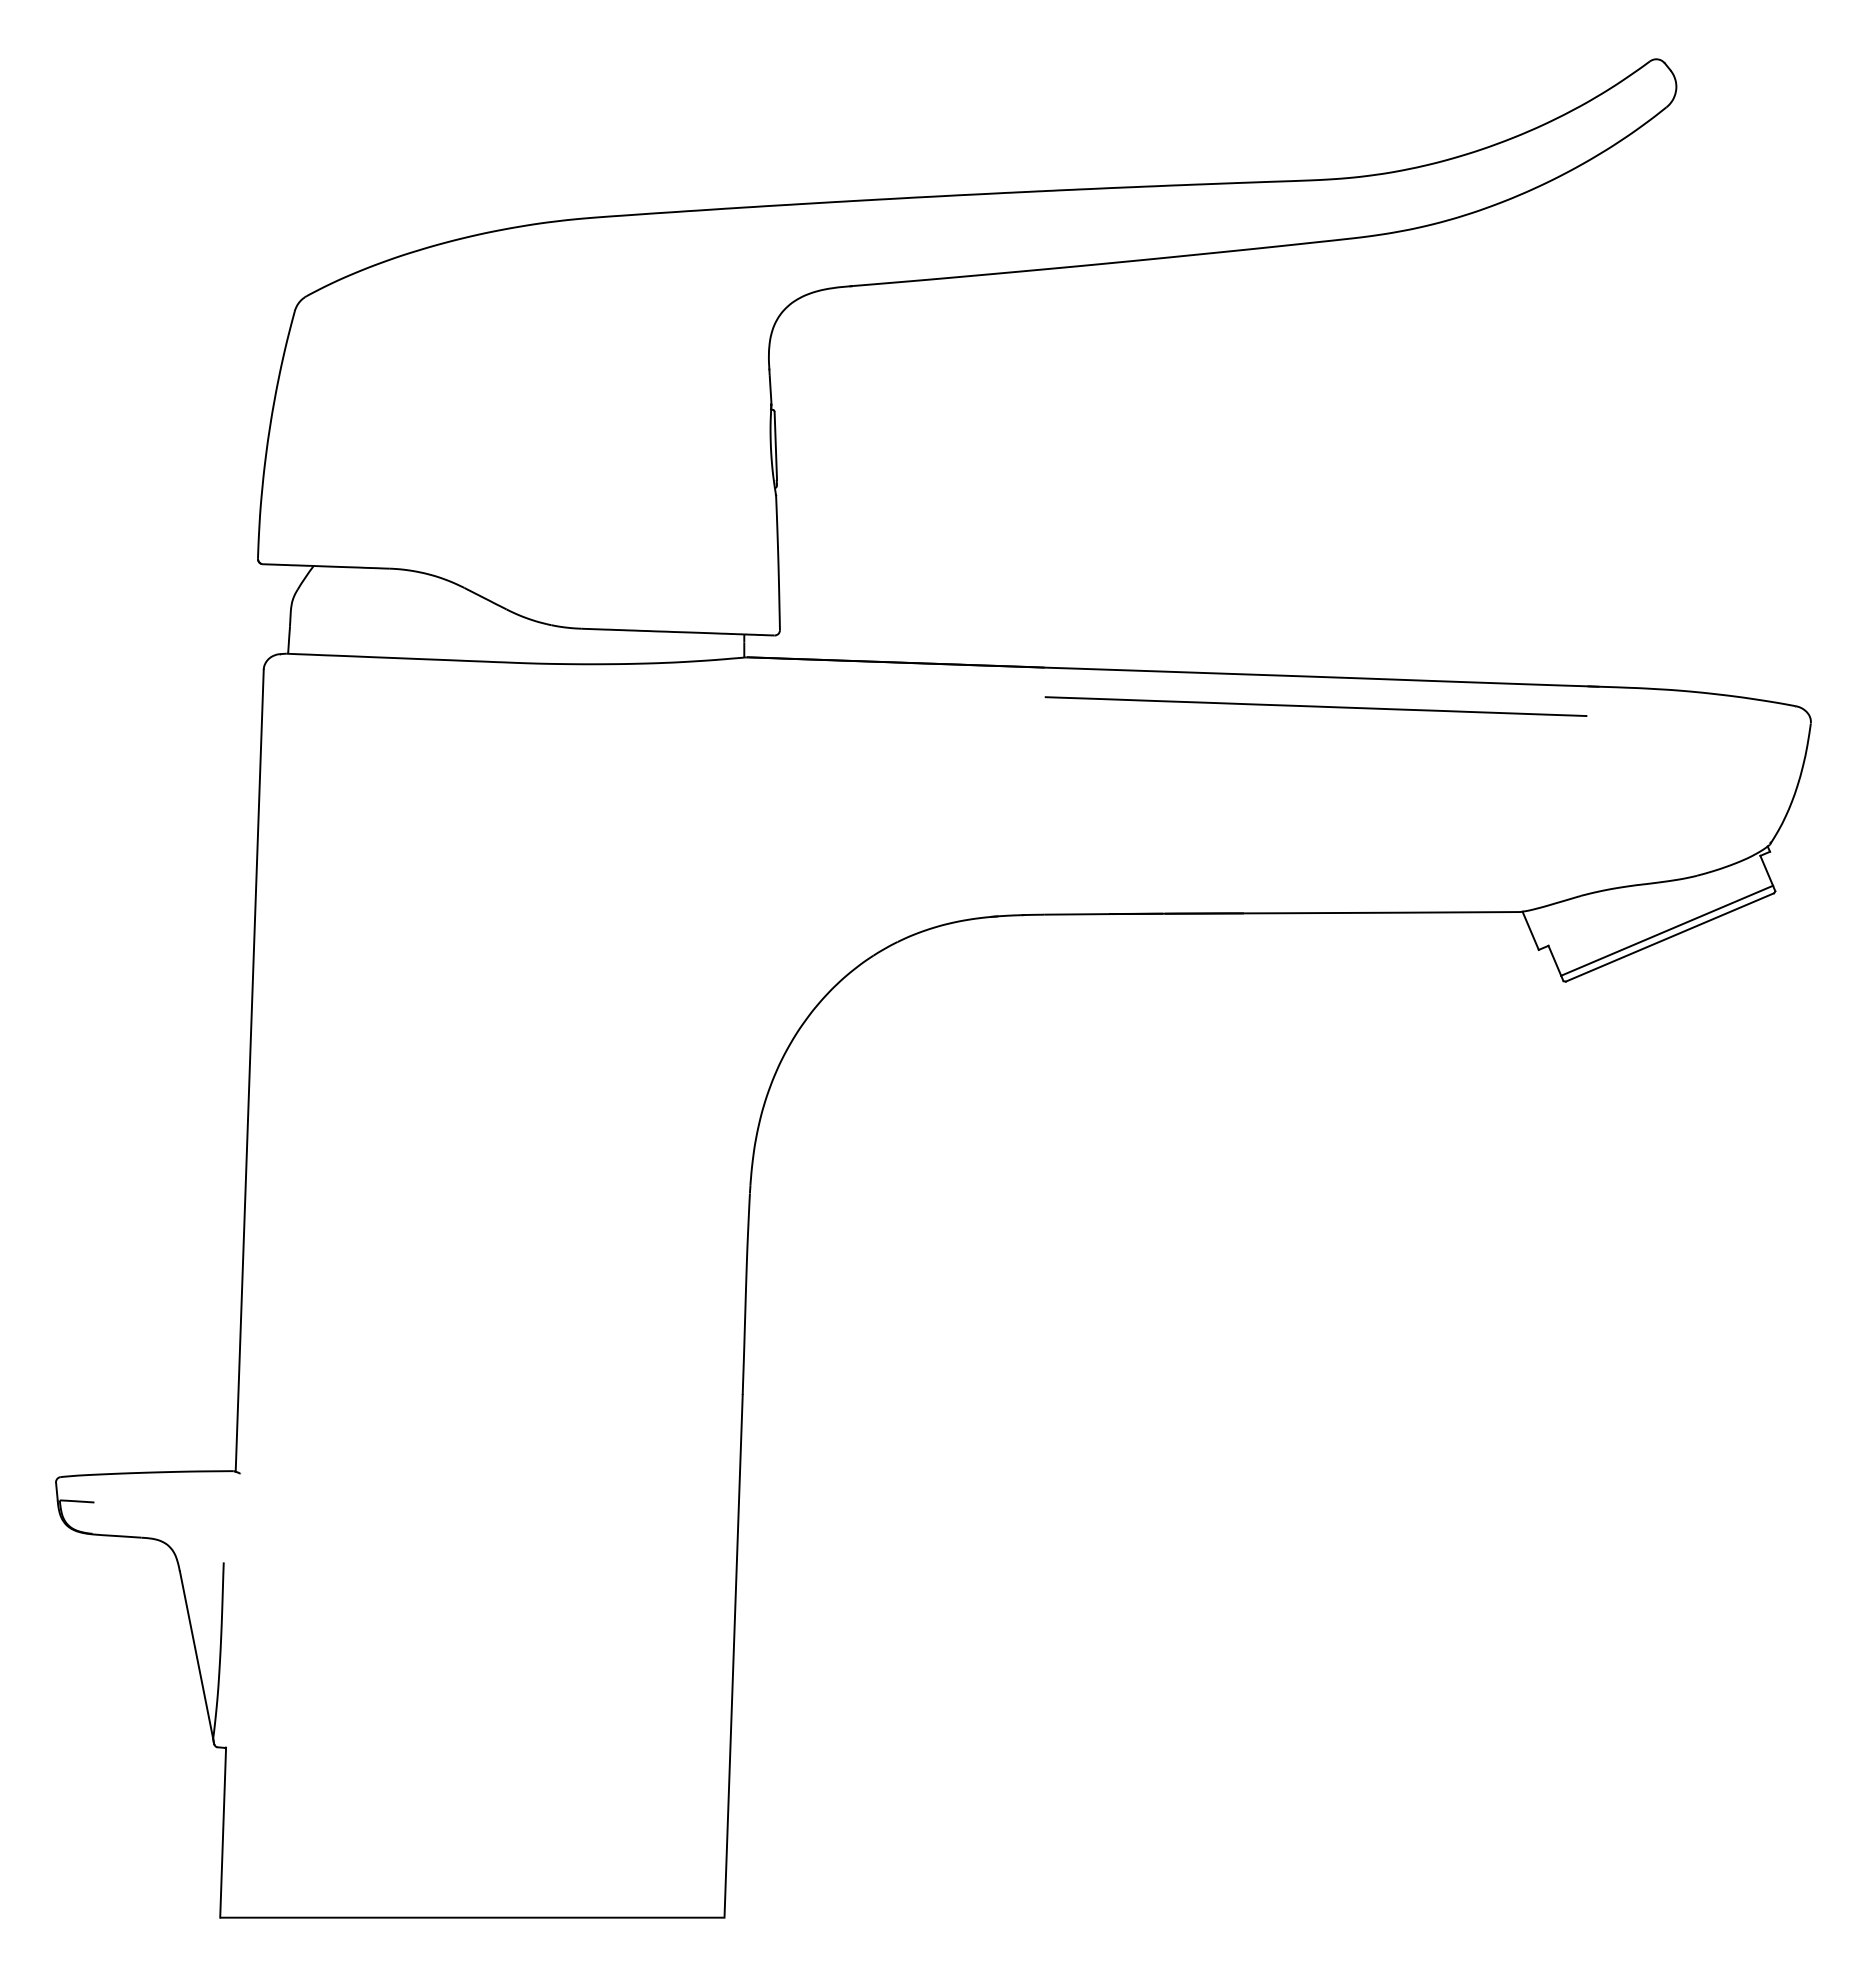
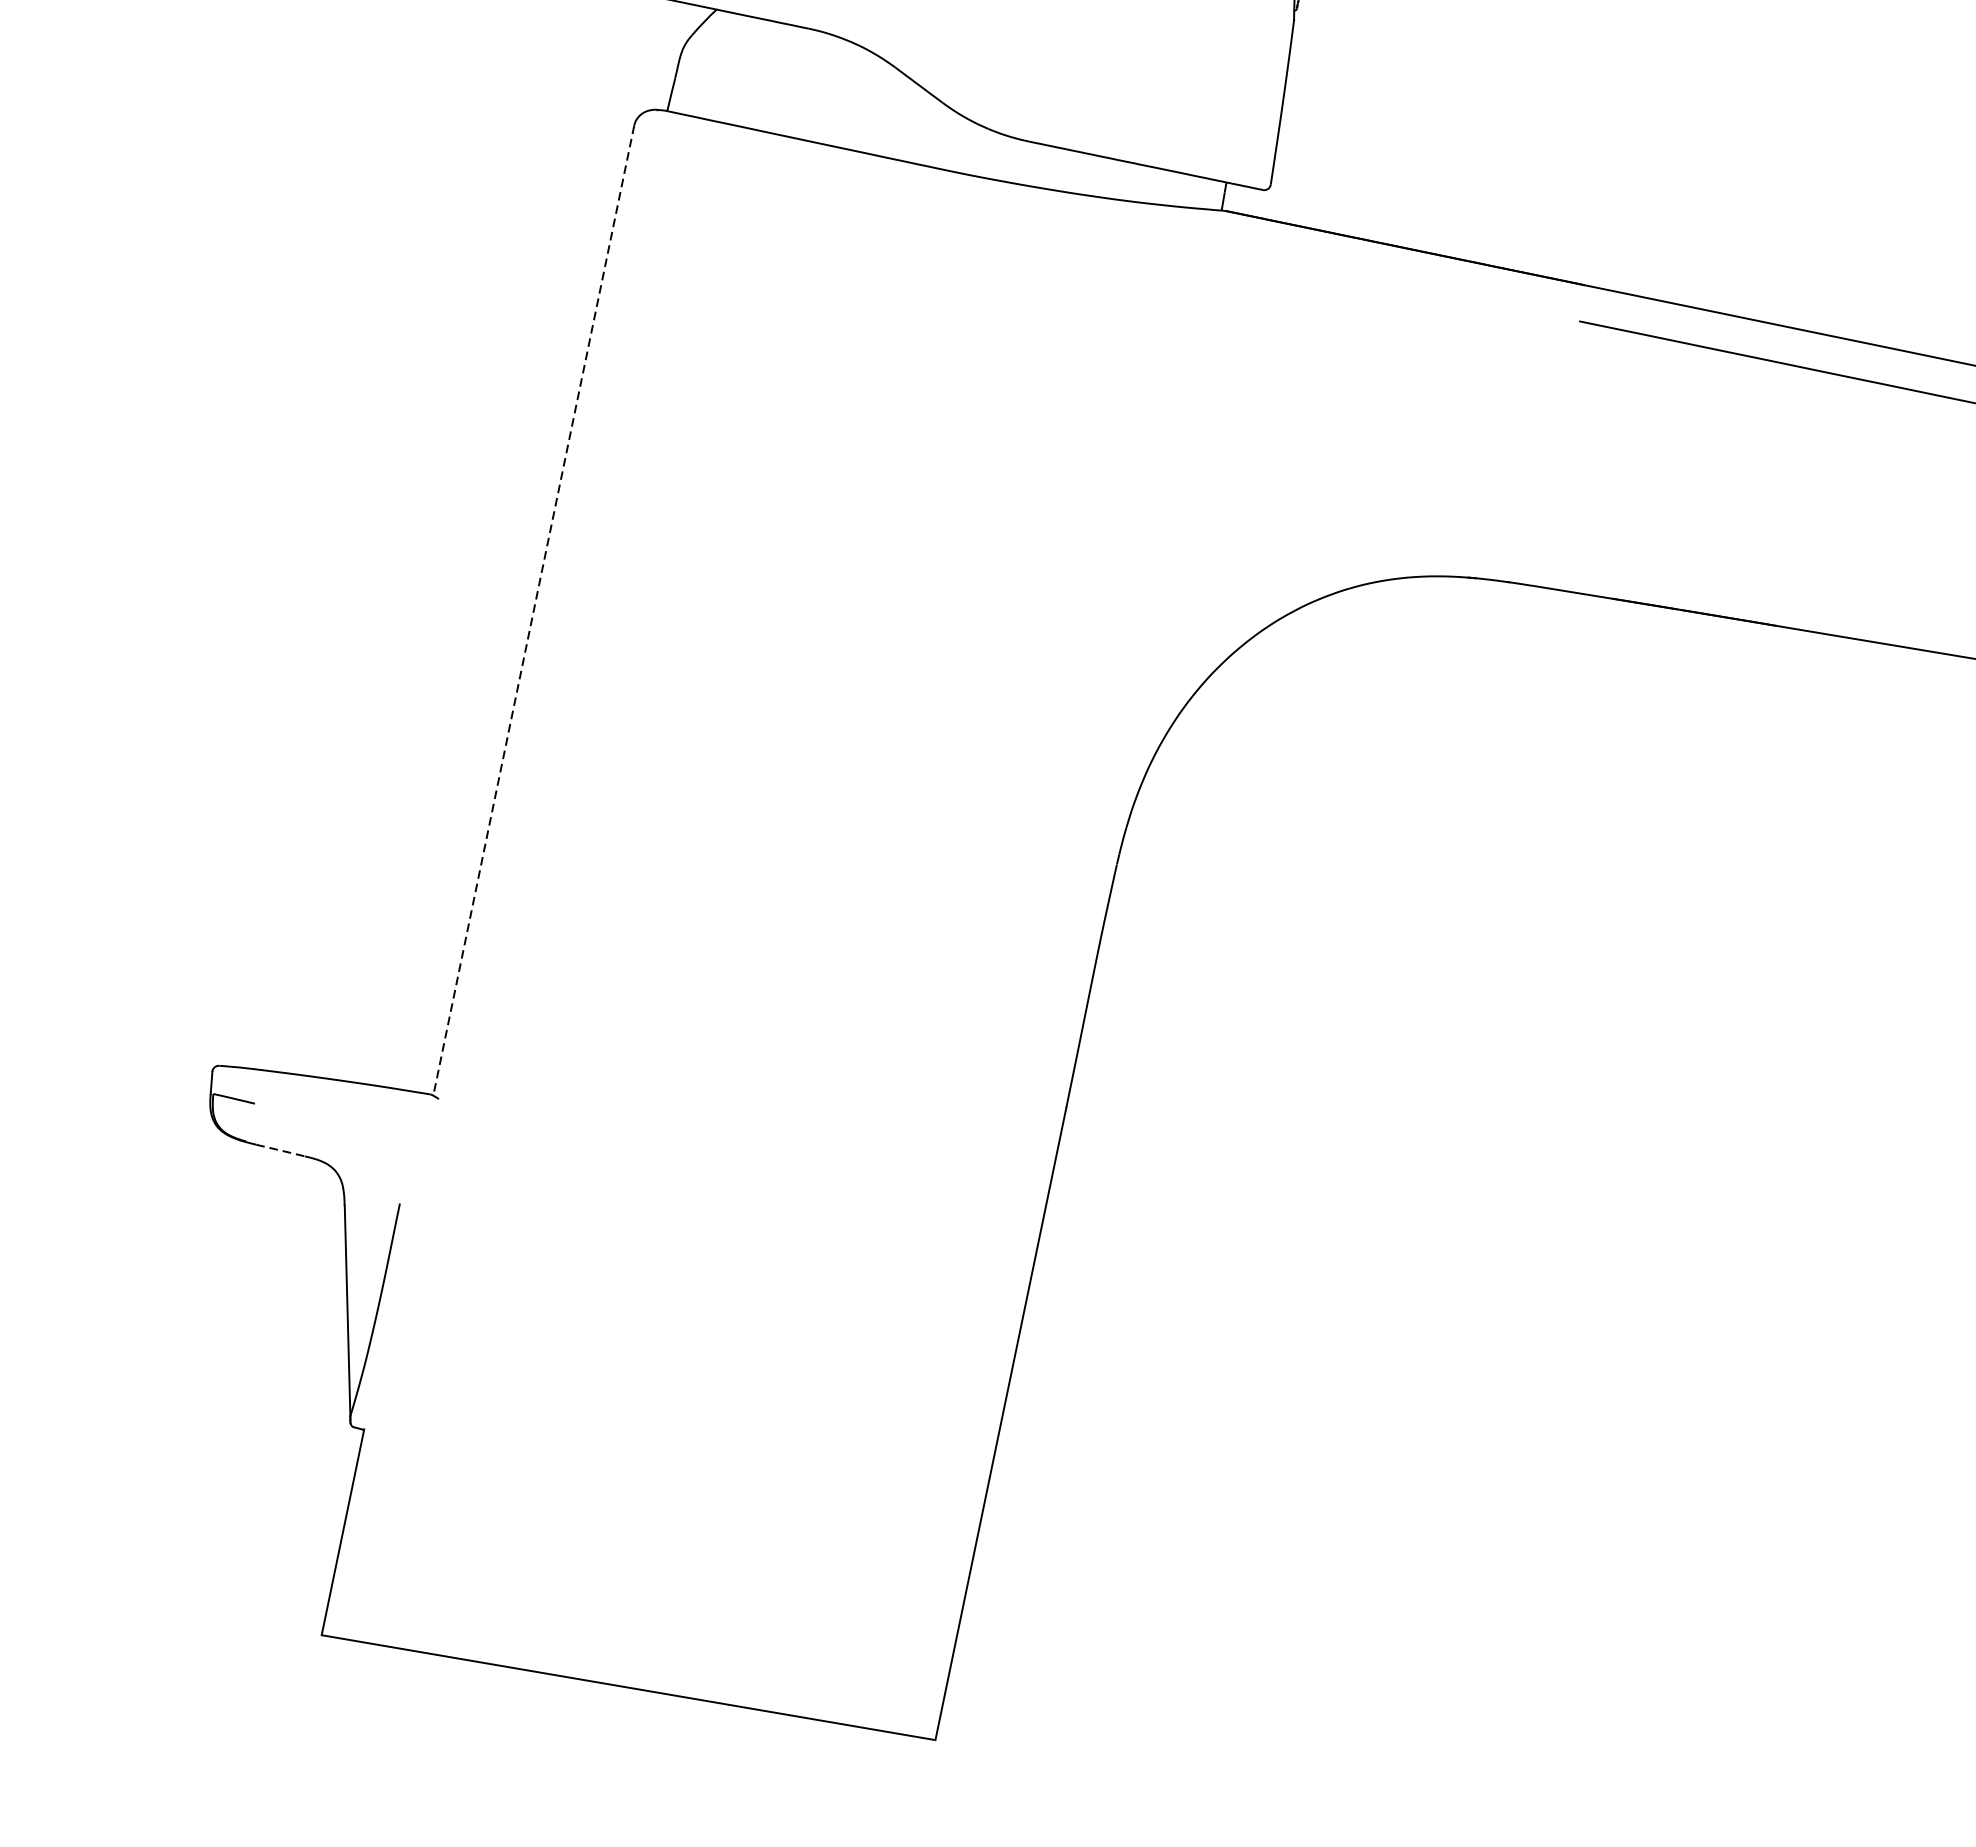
line: (249, 1071) -> (533, 611), solid -> dashed
line: (121, 1536) -> (280, 1150), solid -> dashed

